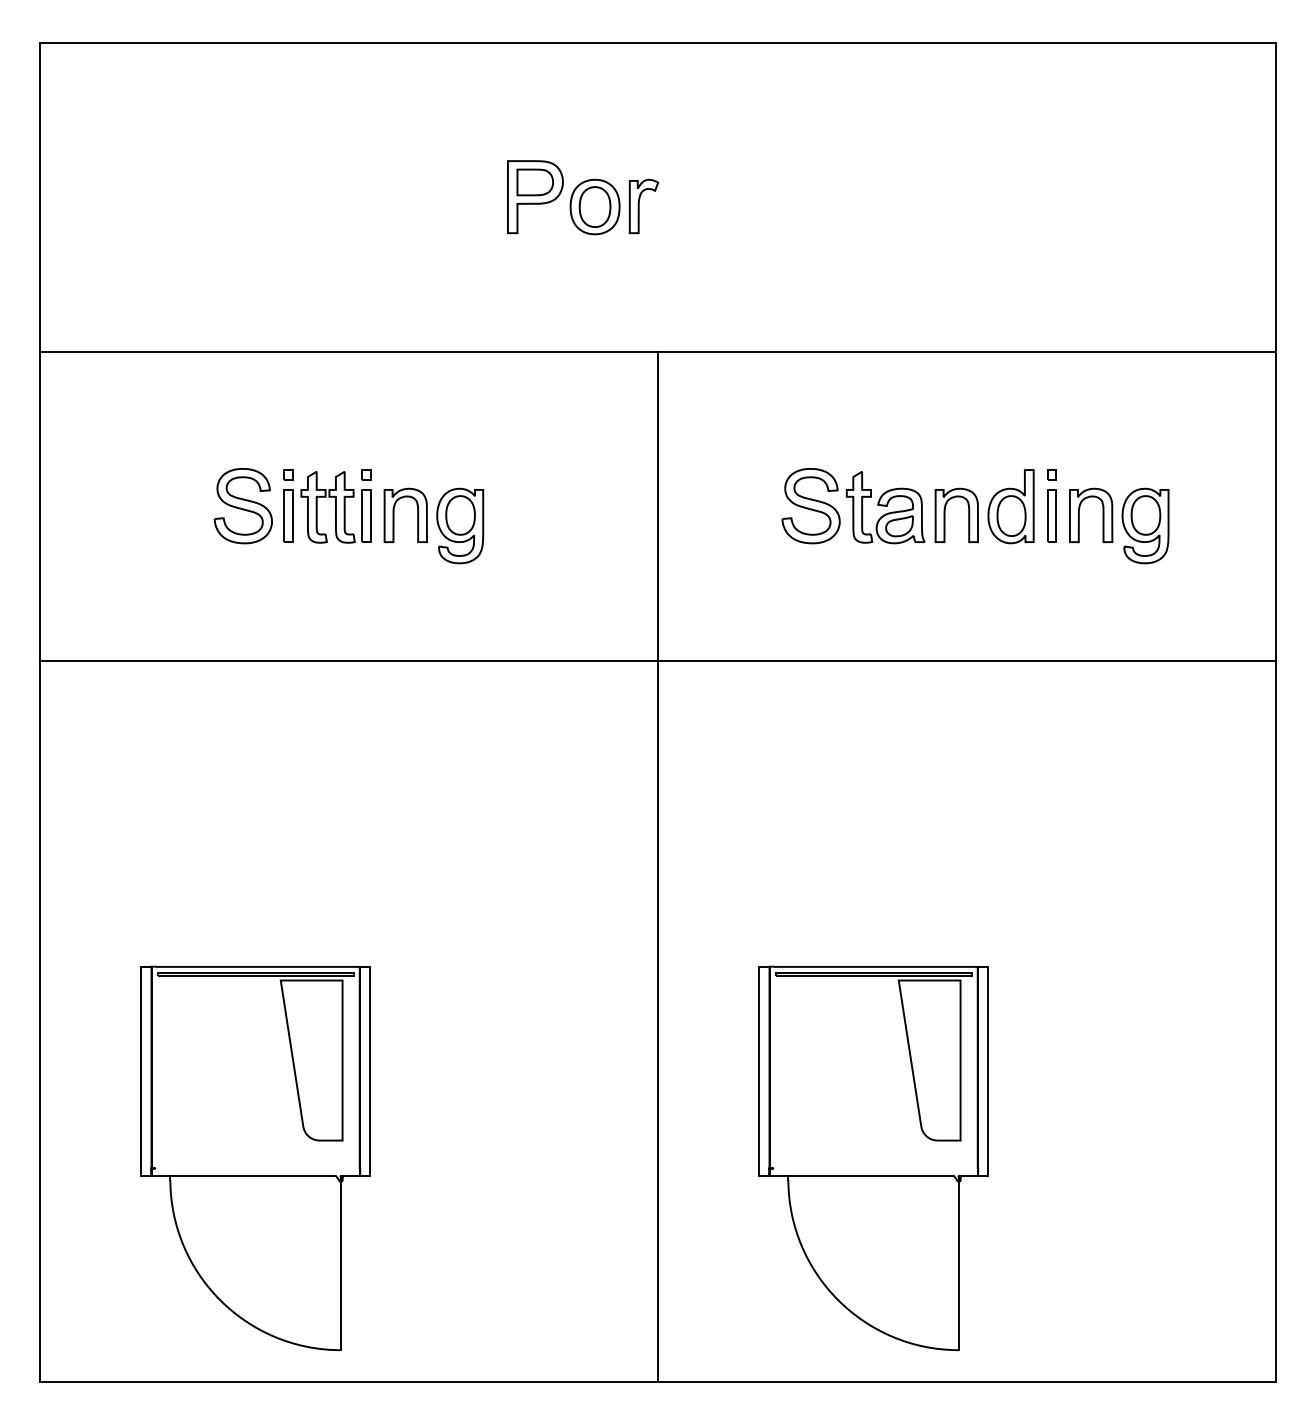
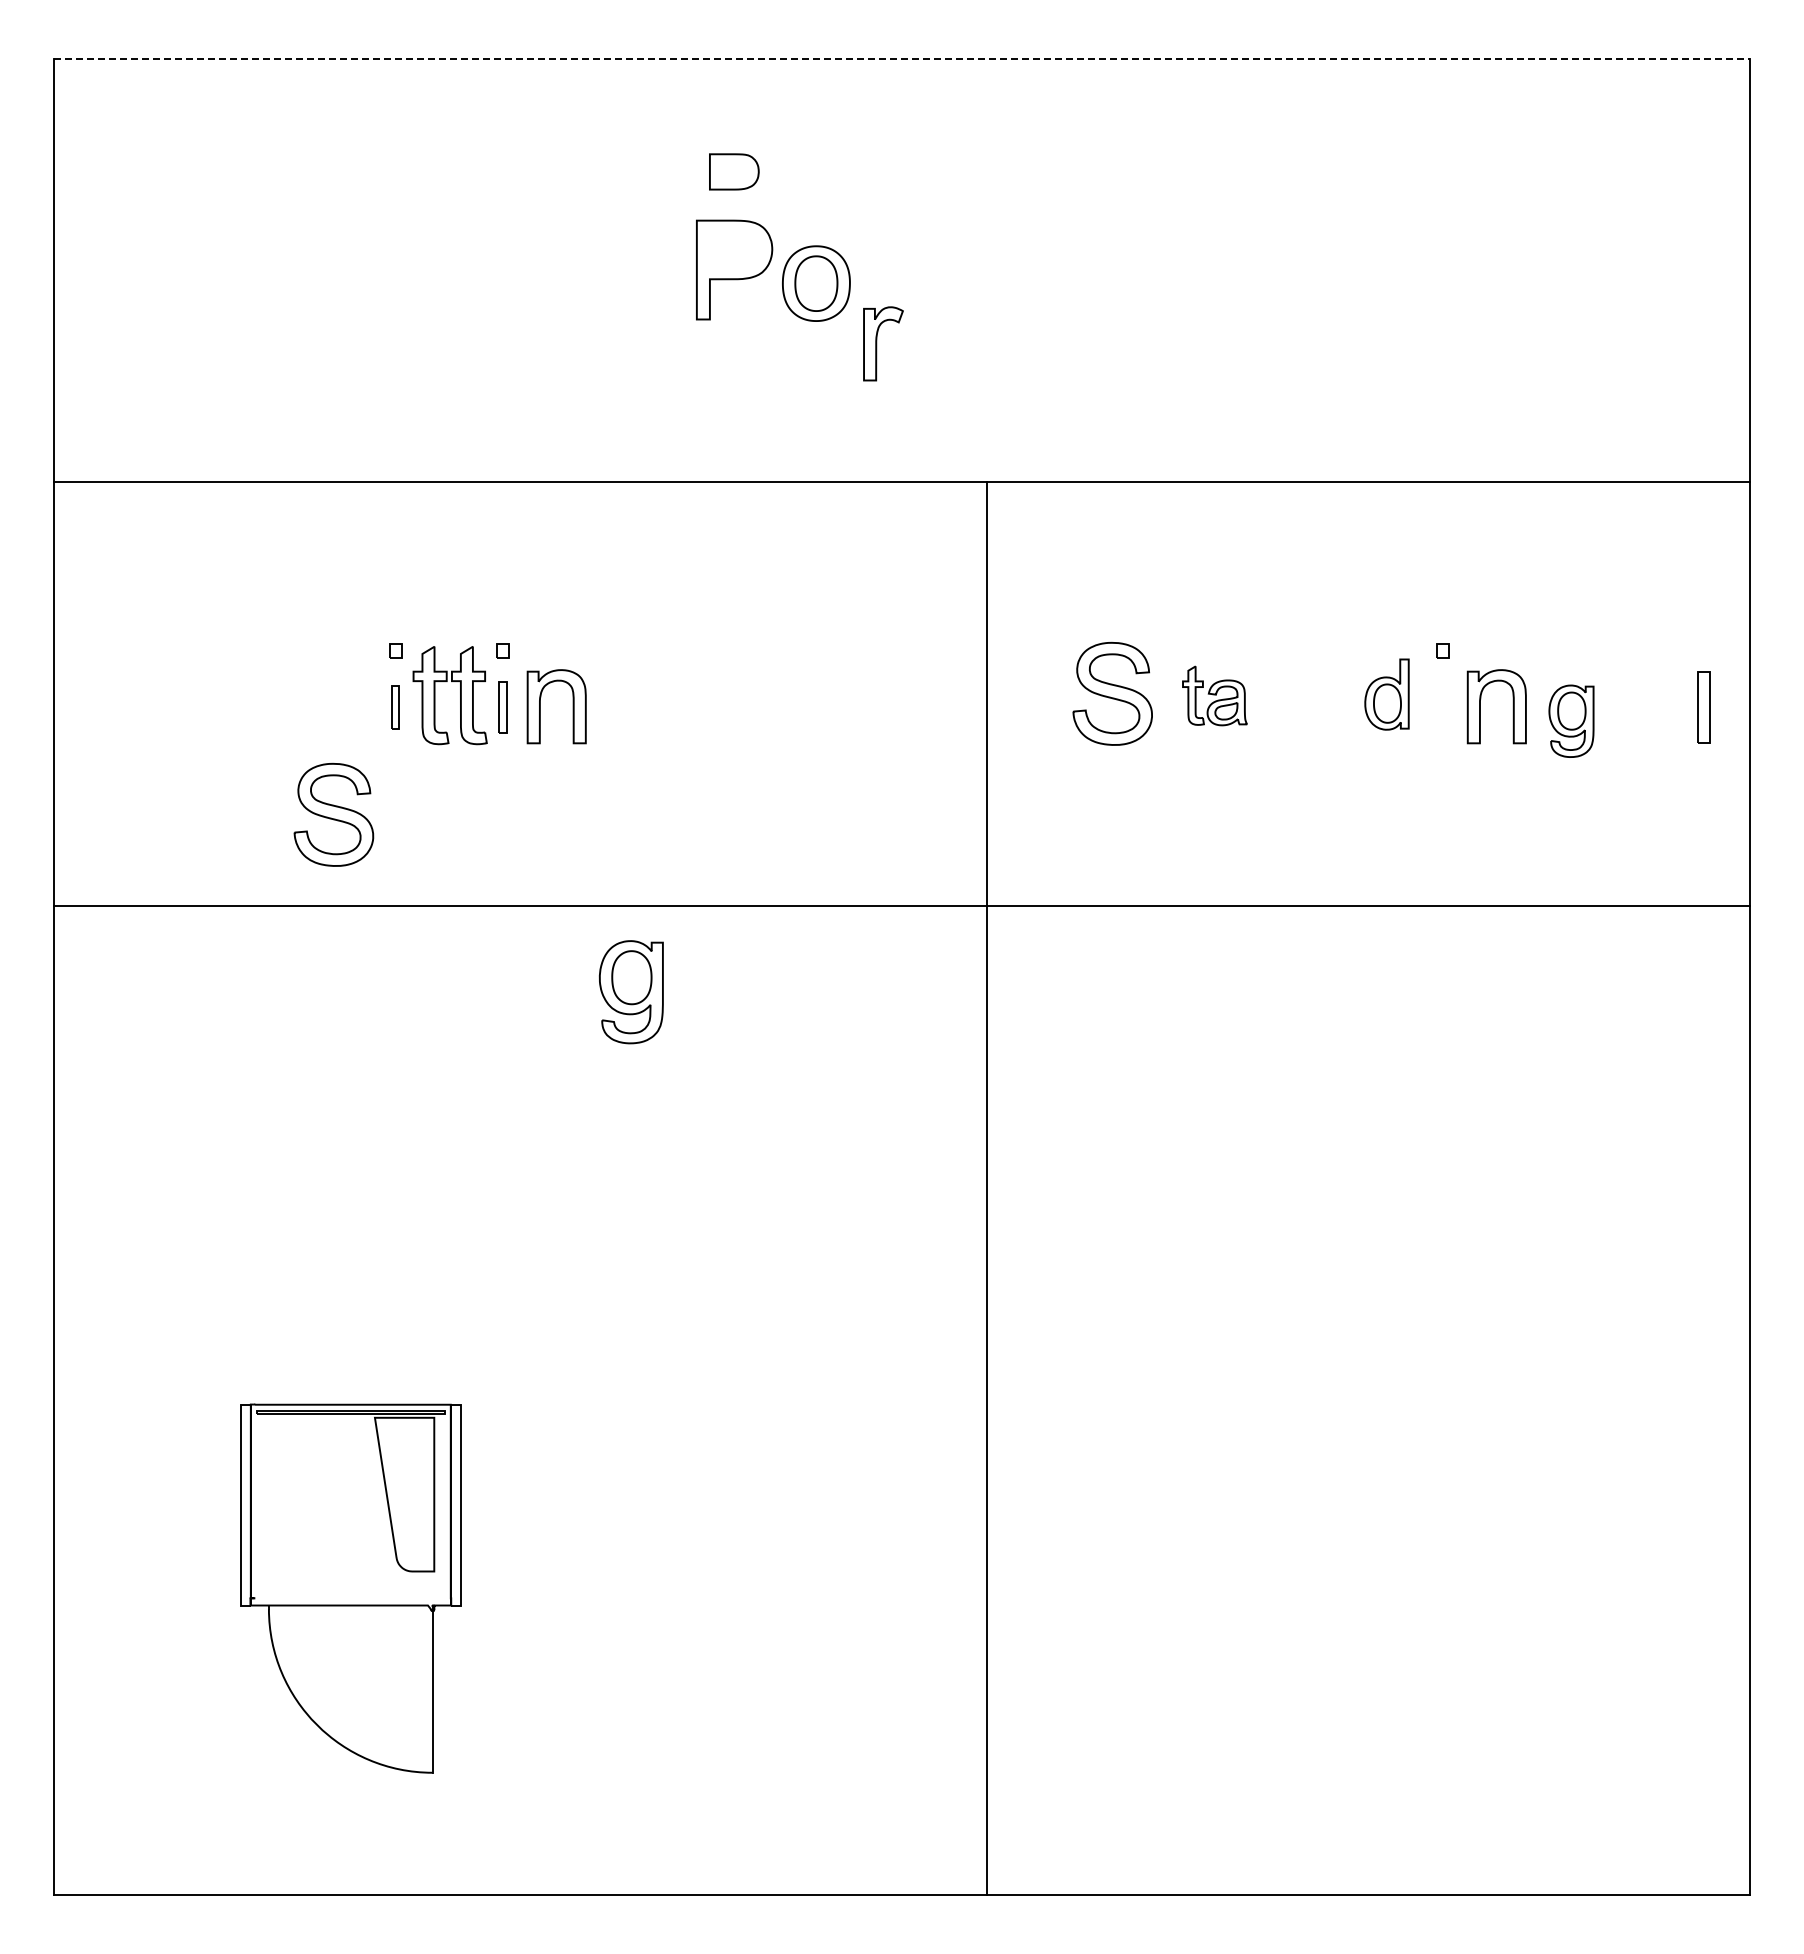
line: (657, 42) -> (902, 58), solid -> dashed
part: (535, 182) -> (734, 171), moved
part: (644, 206) -> (883, 343), moved
part: (243, 505) -> (333, 814), moved
part: (1010, 506) -> (1386, 694), size x0.7
part: (885, 507) -> (1214, 695), size x0.6
part: (945, 515) -> (1296, 706), removed
part: (288, 516) -> (395, 707), size x0.6
part: (366, 516) -> (502, 707), size x0.7
part: (1051, 516) -> (1703, 707), moved
part: (459, 526) -> (630, 992), moved
part: (1145, 526) -> (1571, 721), size x0.7
line: (657, 866) -> (987, 1188), moved
part: (255, 1158) -> (350, 1588), size x0.7
part: (873, 1158) -> (1198, 1588), removed

